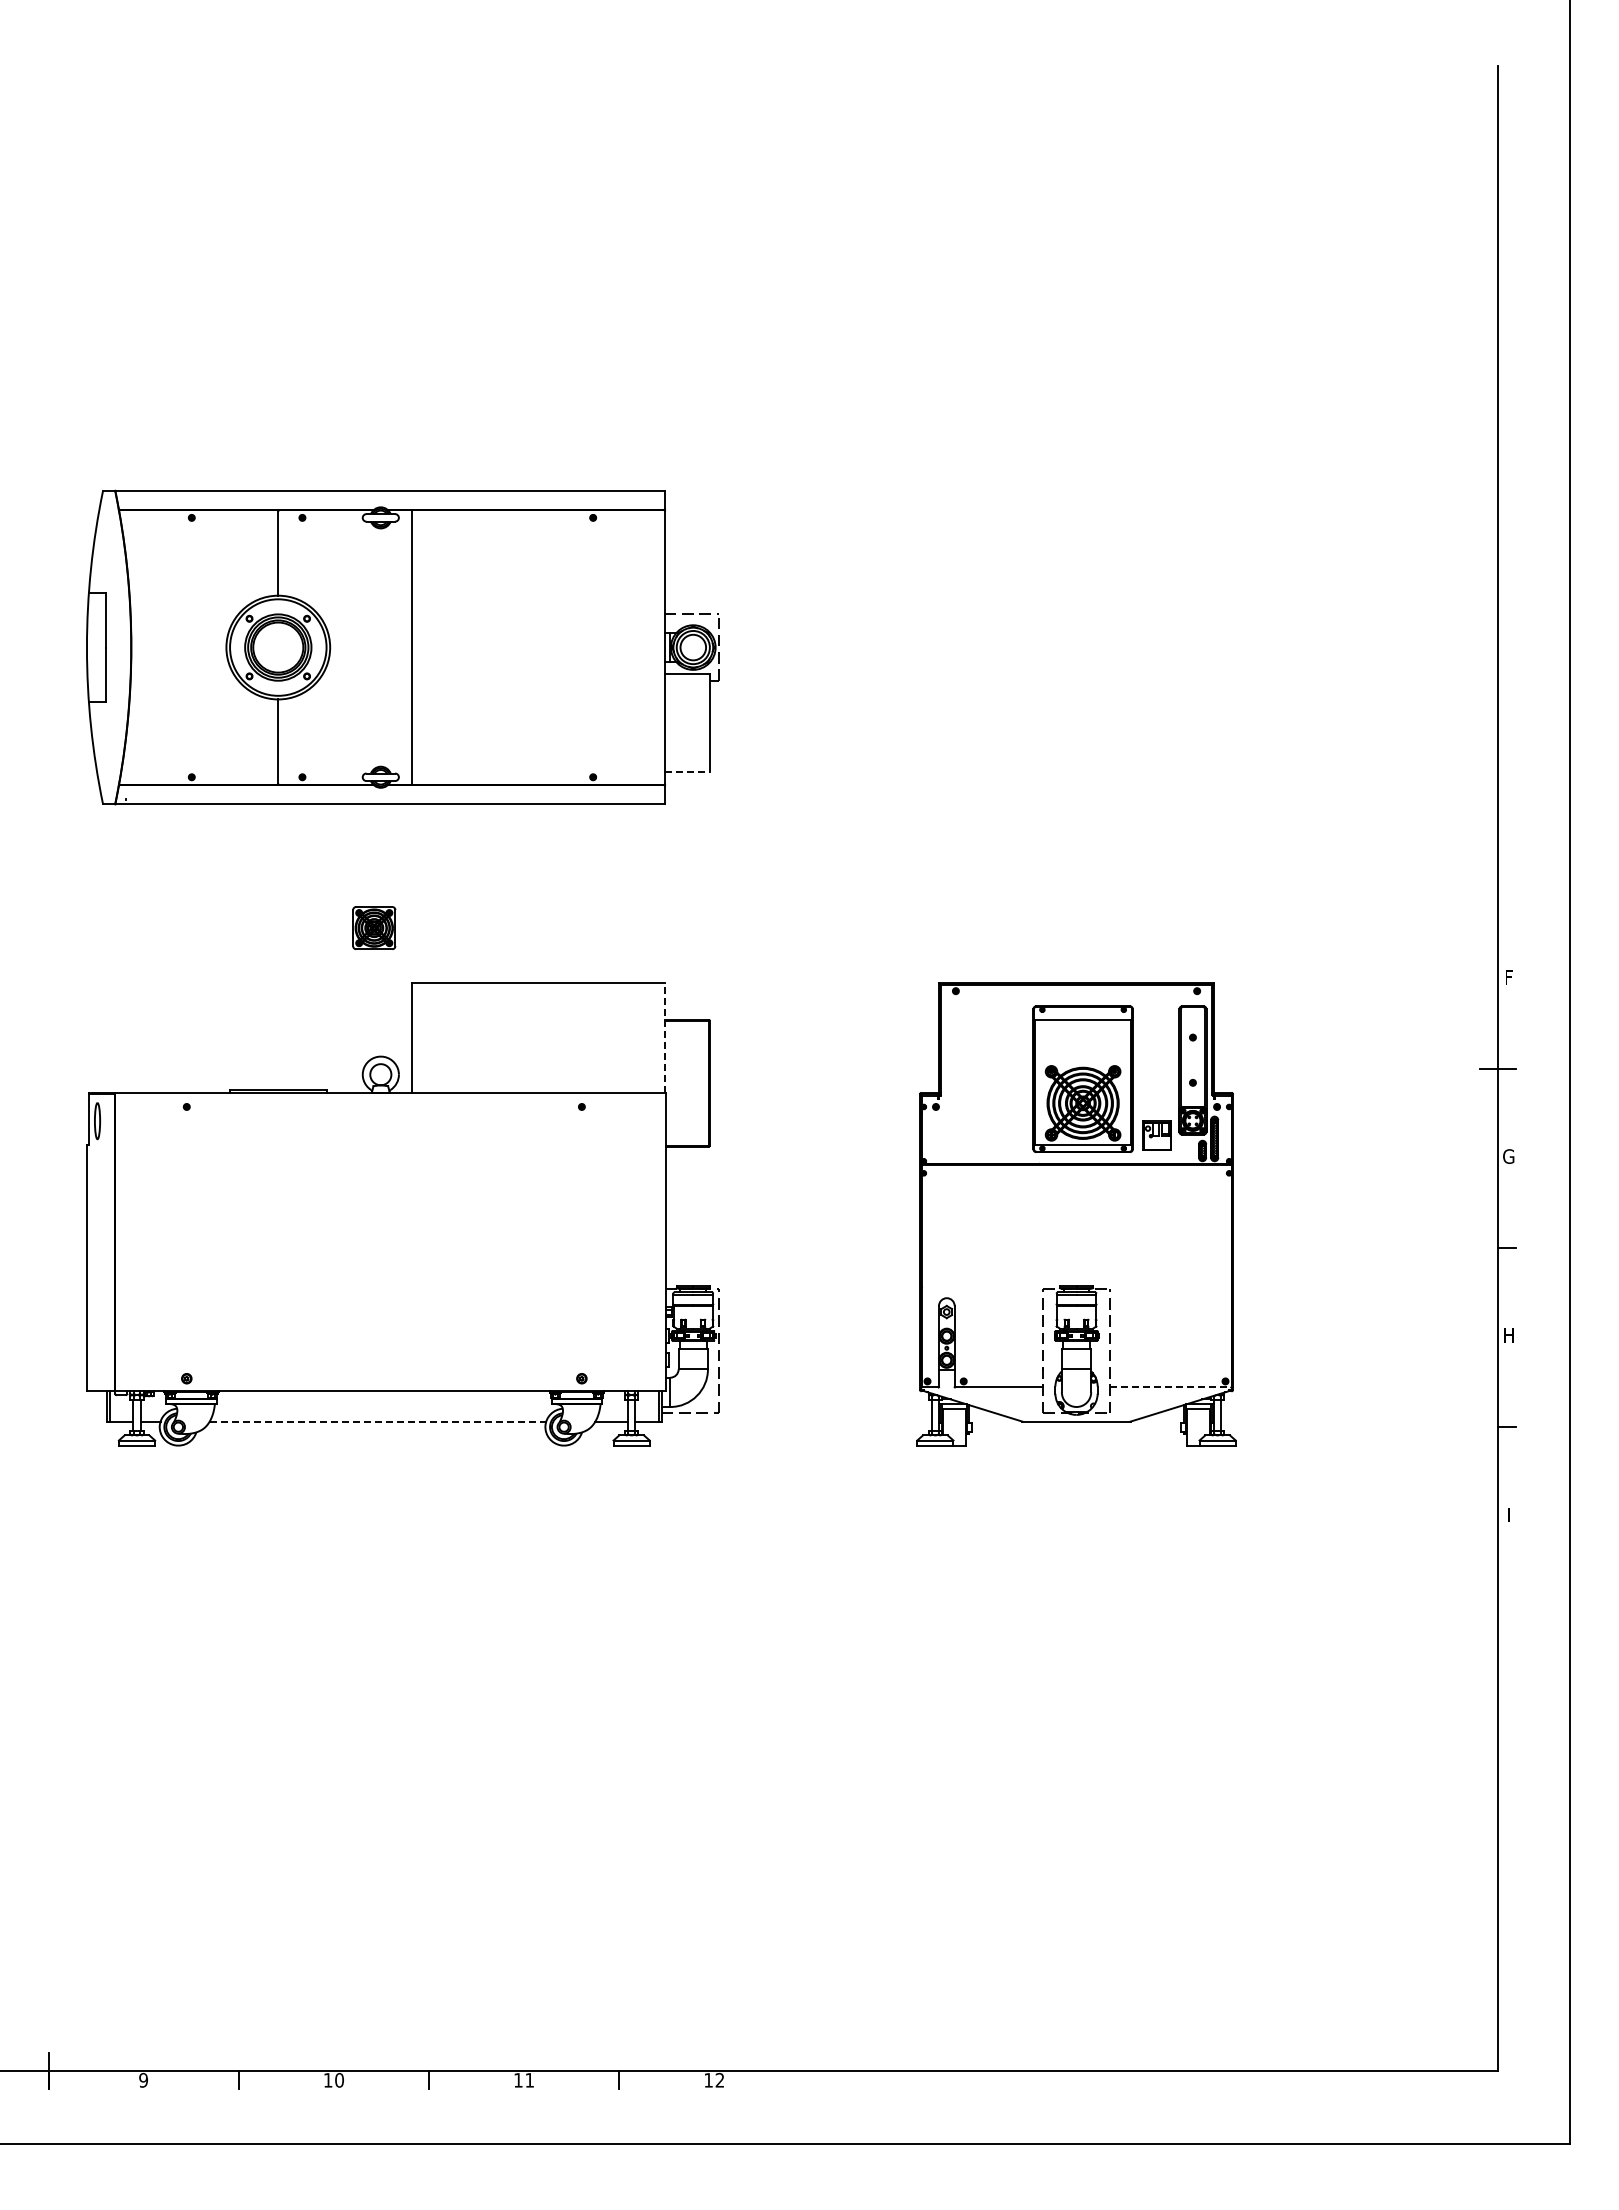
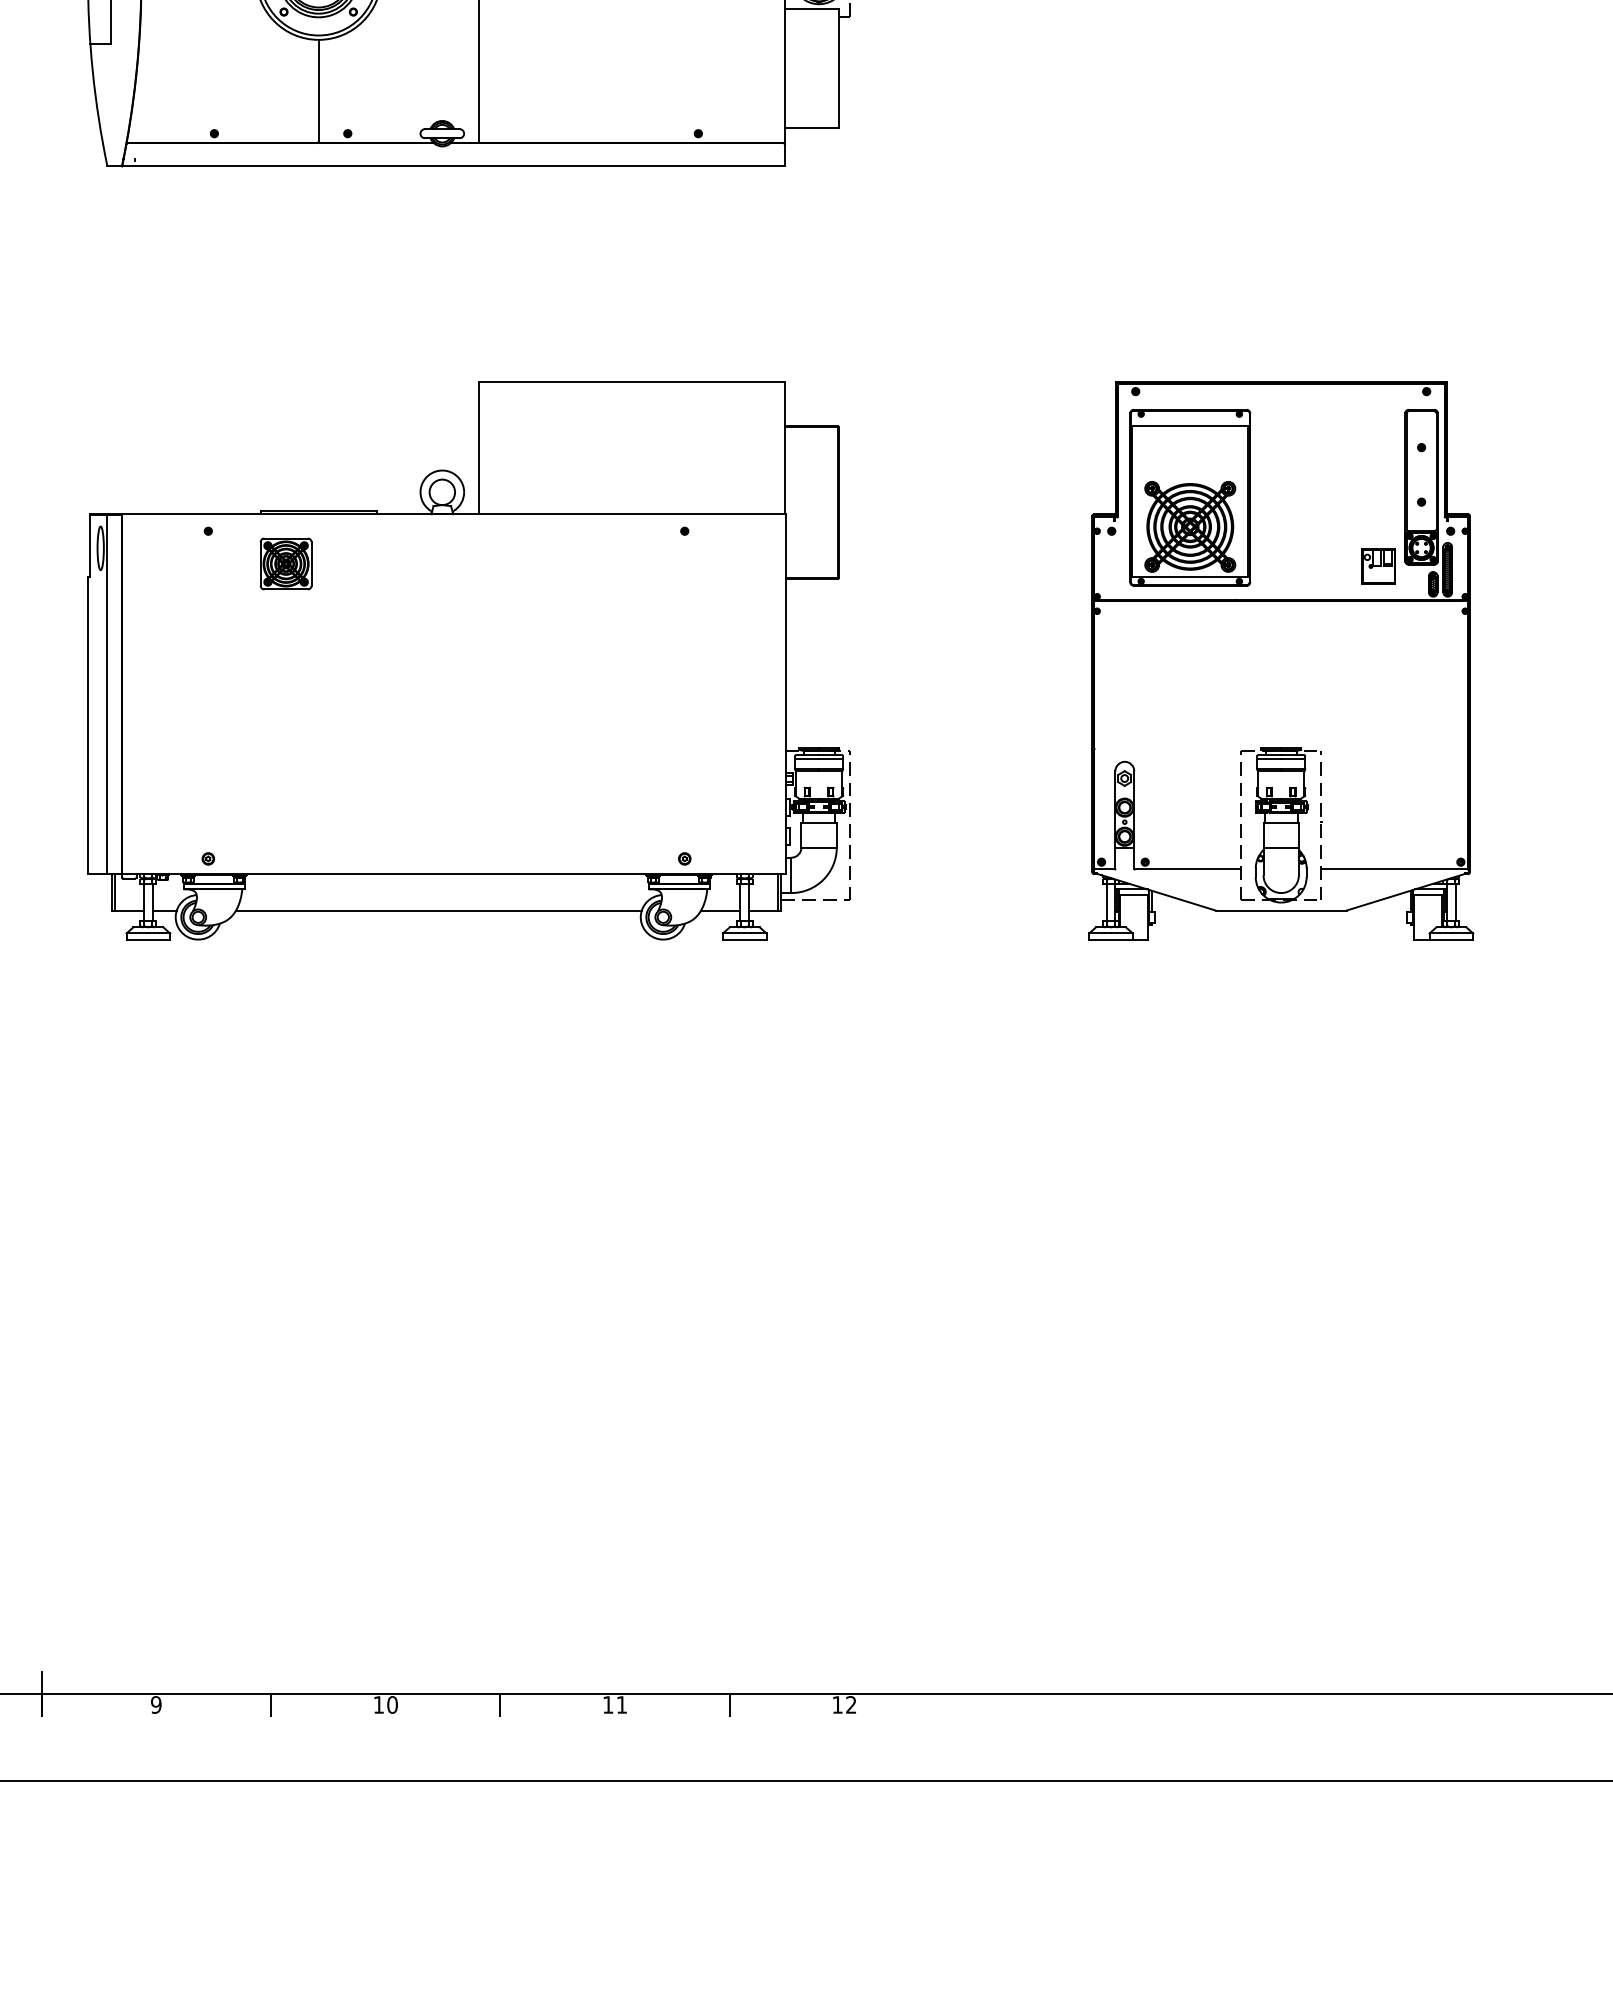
line: (687, 772) -> (812, 127), dashed -> solid
part: (374, 928) -> (286, 564), moved
line: (664, 1037) -> (784, 447), dashed -> solid
part: (1082, 1079) -> (1189, 498), moved
line: (103, 1242) -> (107, 694), added
line: (1170, 1387) -> (1394, 869), dashed -> solid
line: (378, 1421) -> (439, 910), dashed -> solid

